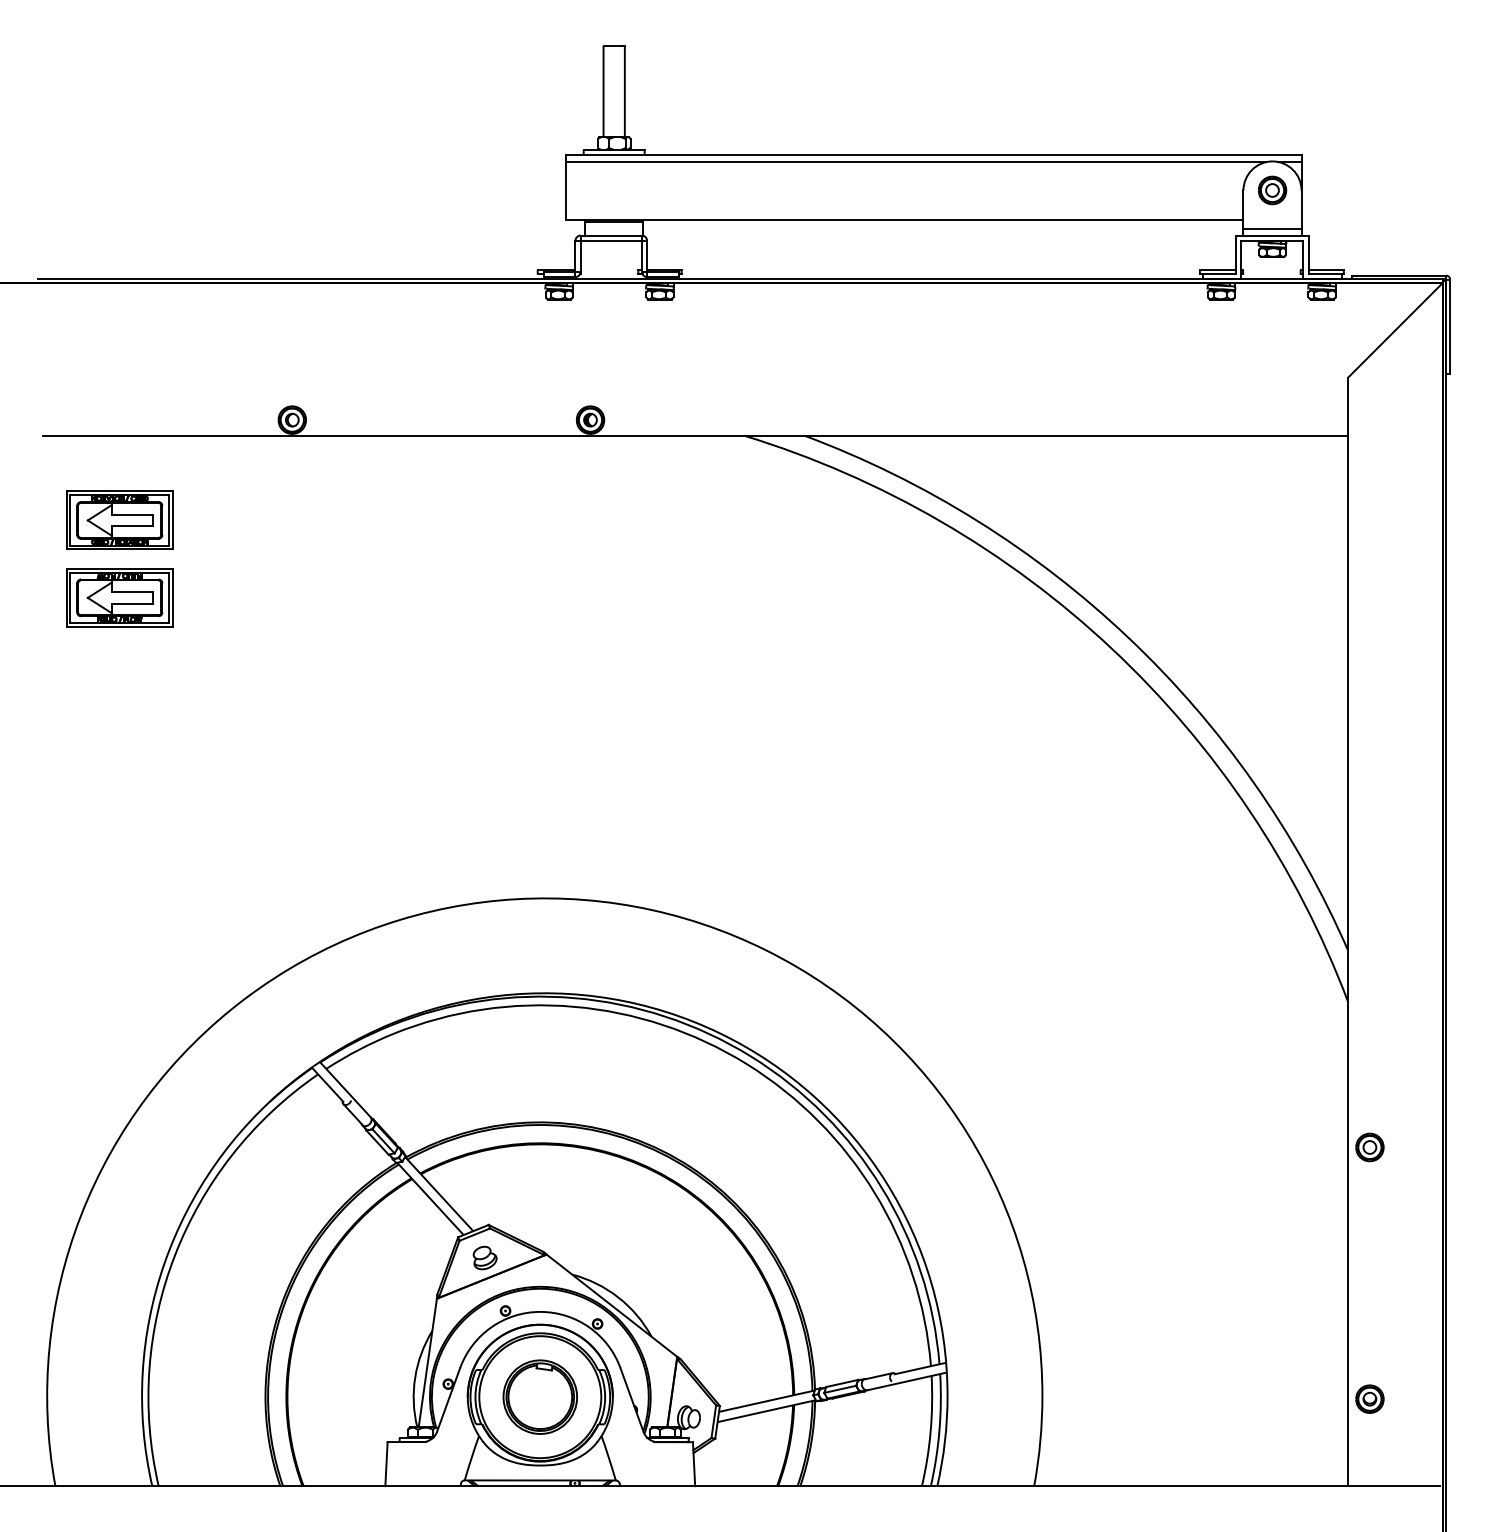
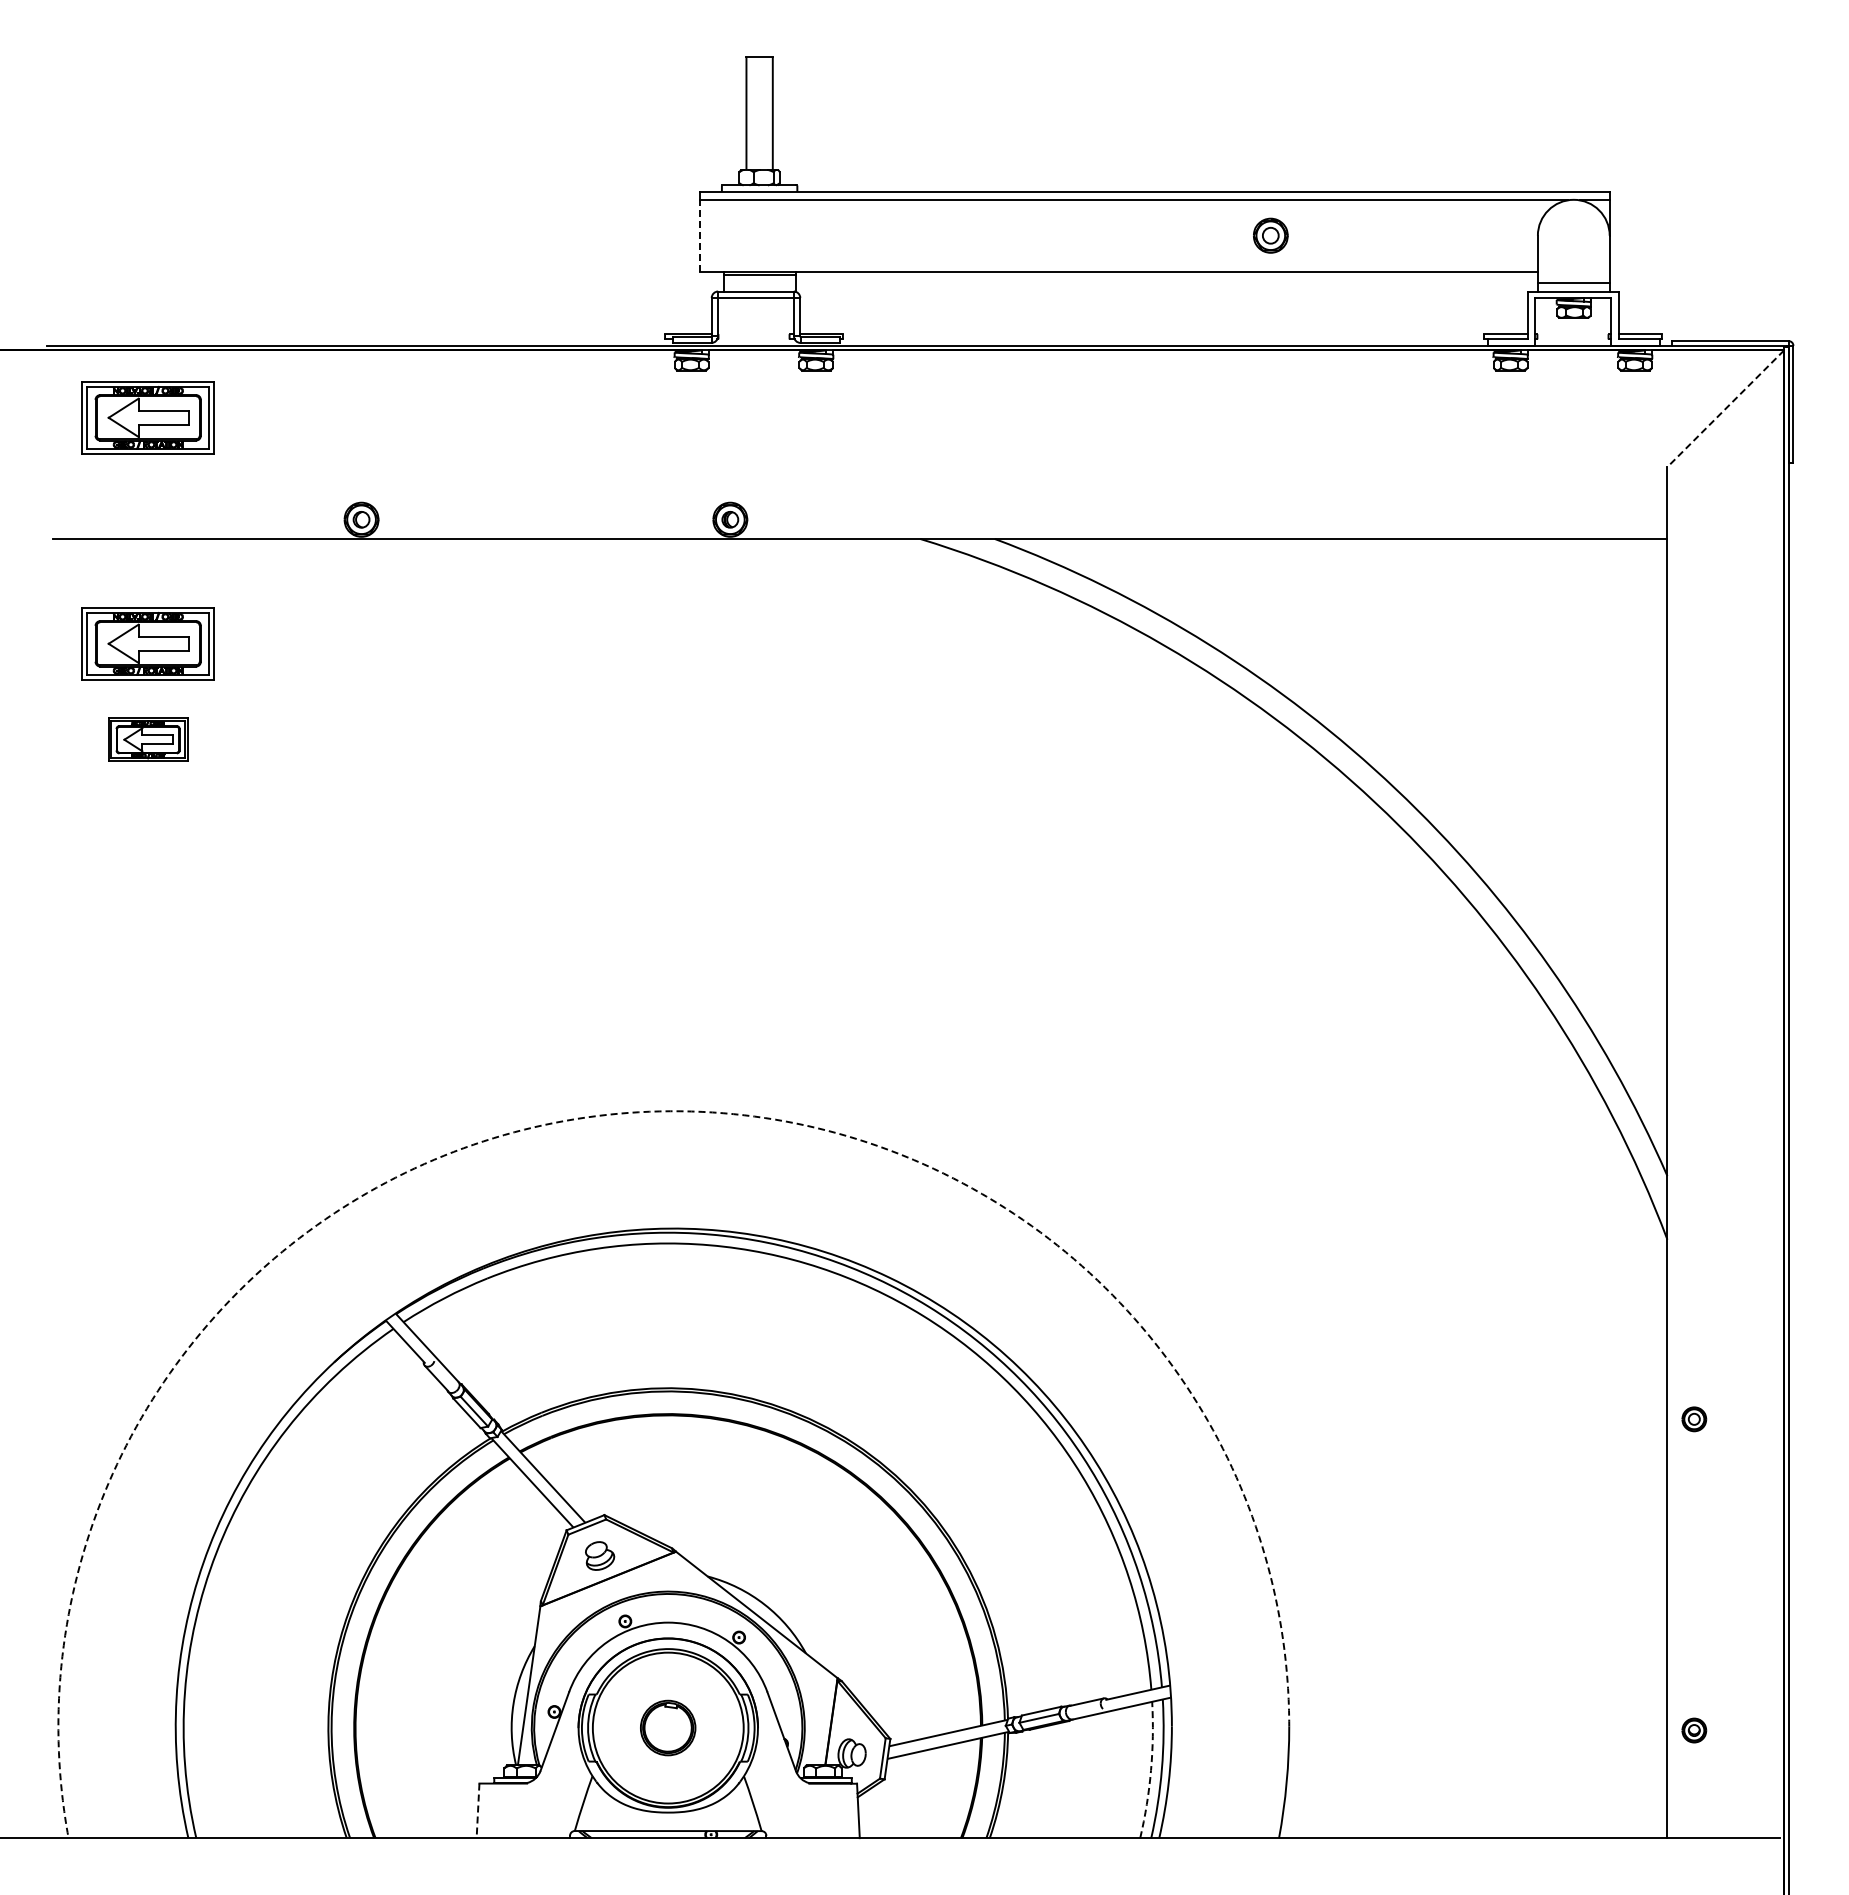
part: (1272, 190) -> (1270, 235), moved
line: (565, 191) -> (699, 236), solid -> dashed
line: (1395, 330) -> (1725, 408), solid -> dashed
part: (119, 337) -> (147, 417), added
part: (119, 597) -> (147, 739), size x0.6
arc: (499, 900) -> (617, 1113), solid -> dashed
part: (1370, 1147) -> (1694, 1419), size x0.7
part: (539, 1396) -> (667, 1727), size x0.6
part: (1370, 1399) -> (1694, 1730), size x0.7
arc: (931, 1431) -> (1151, 1770), solid -> dashed
line: (386, 1464) -> (478, 1811), solid -> dashed

